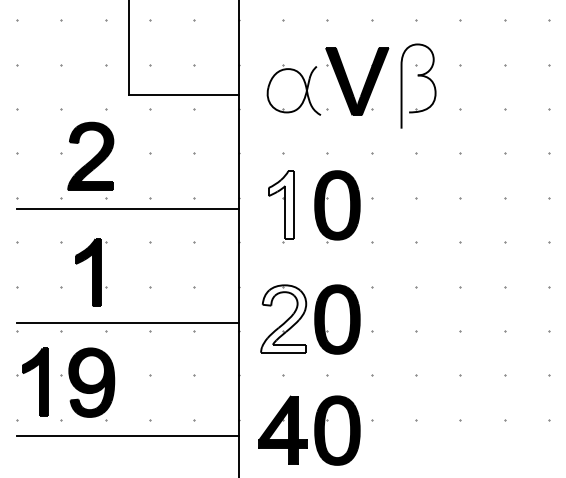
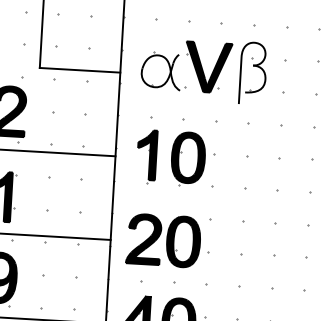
fill: (280, 204) -> (146, 154), added
fill: (283, 318) -> (143, 238), added

